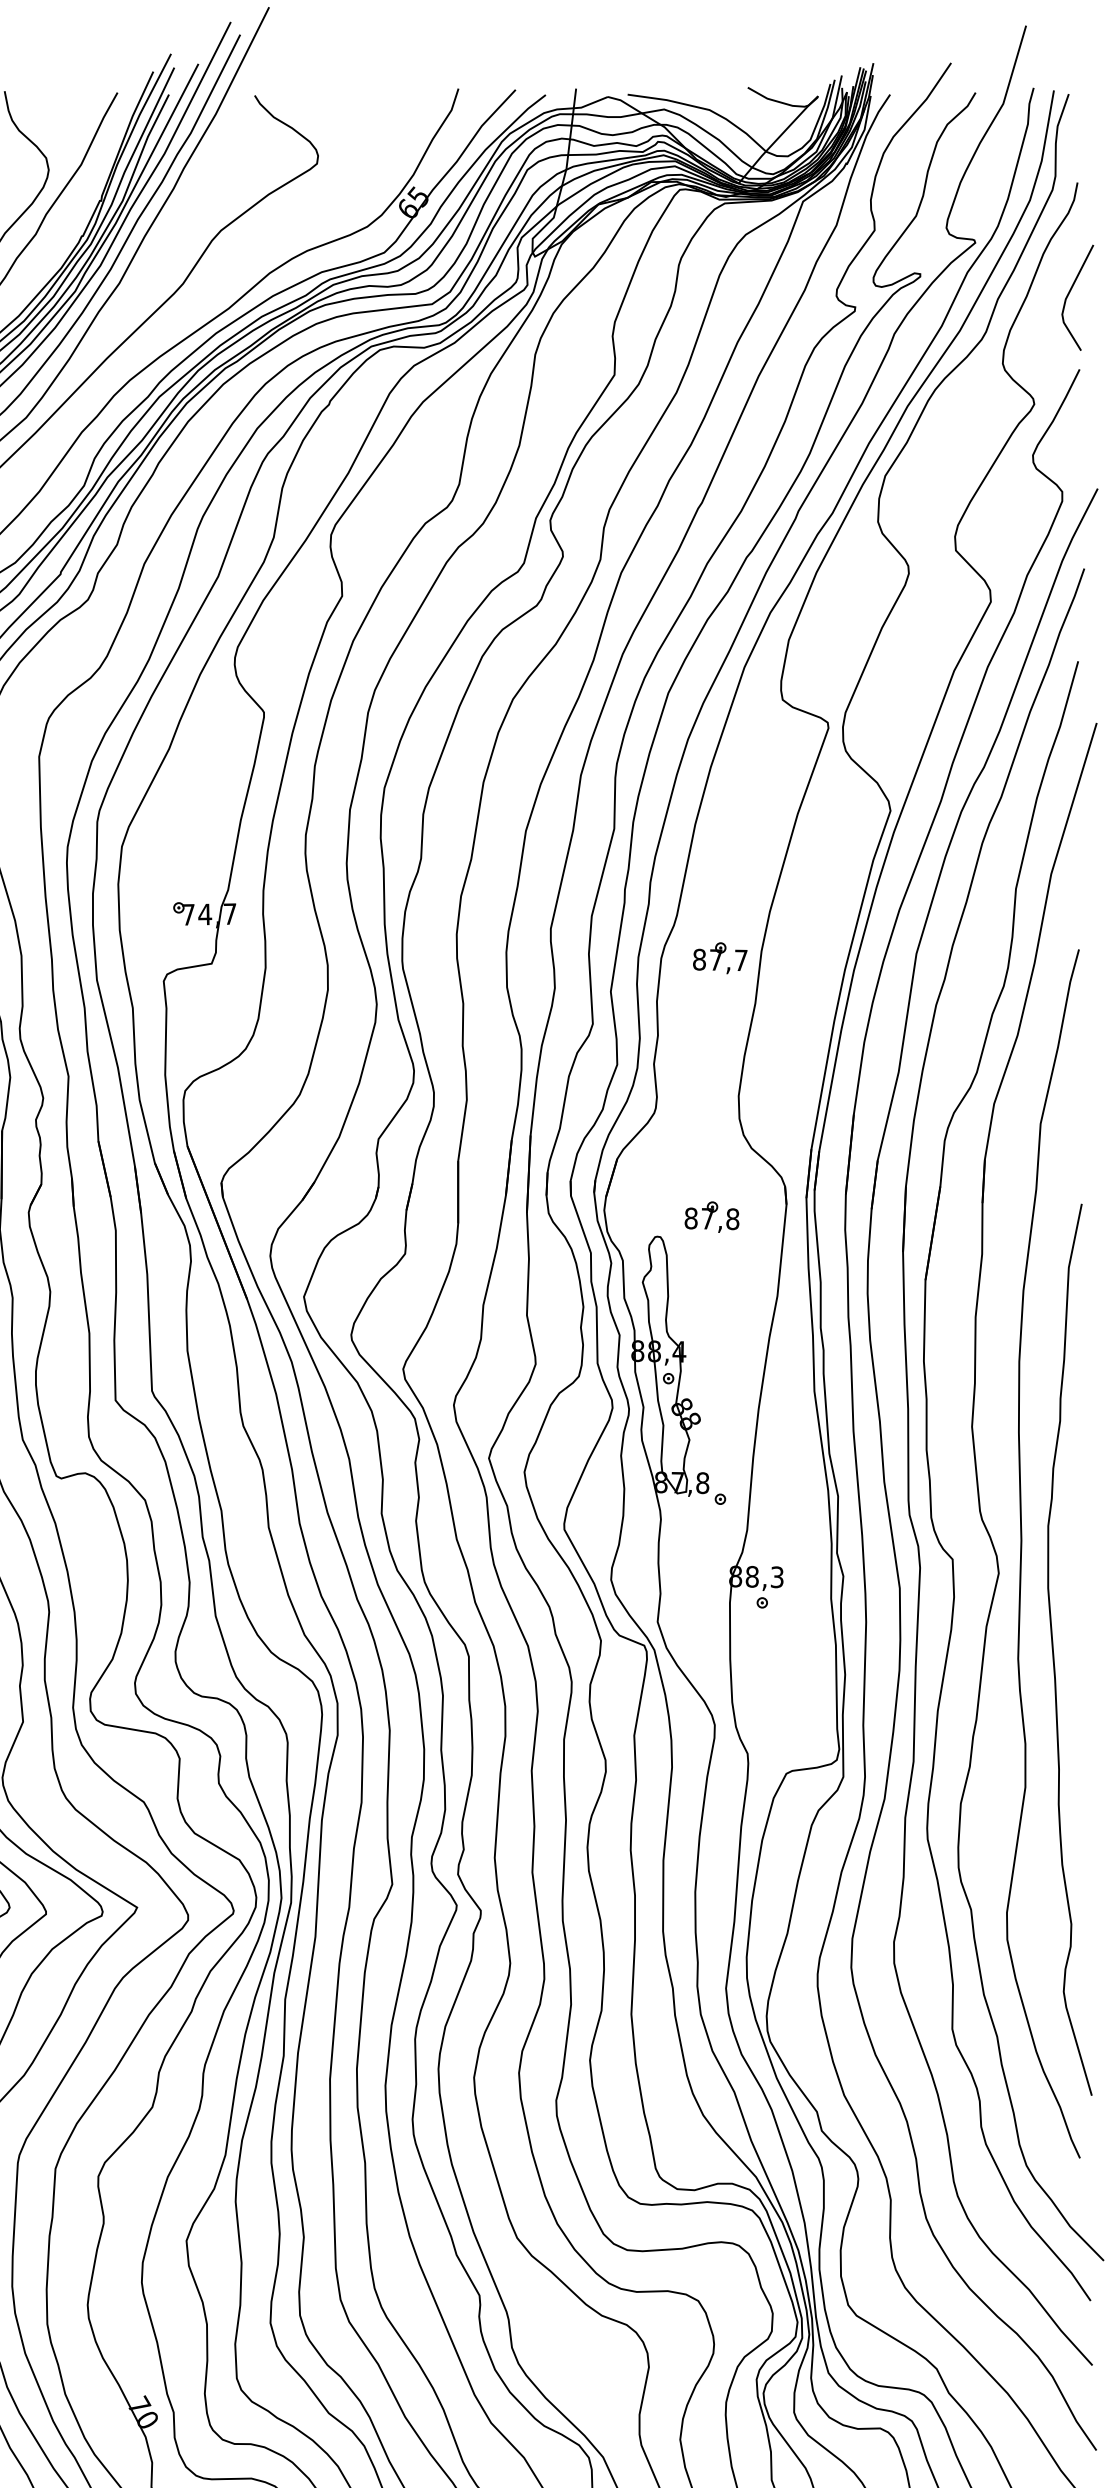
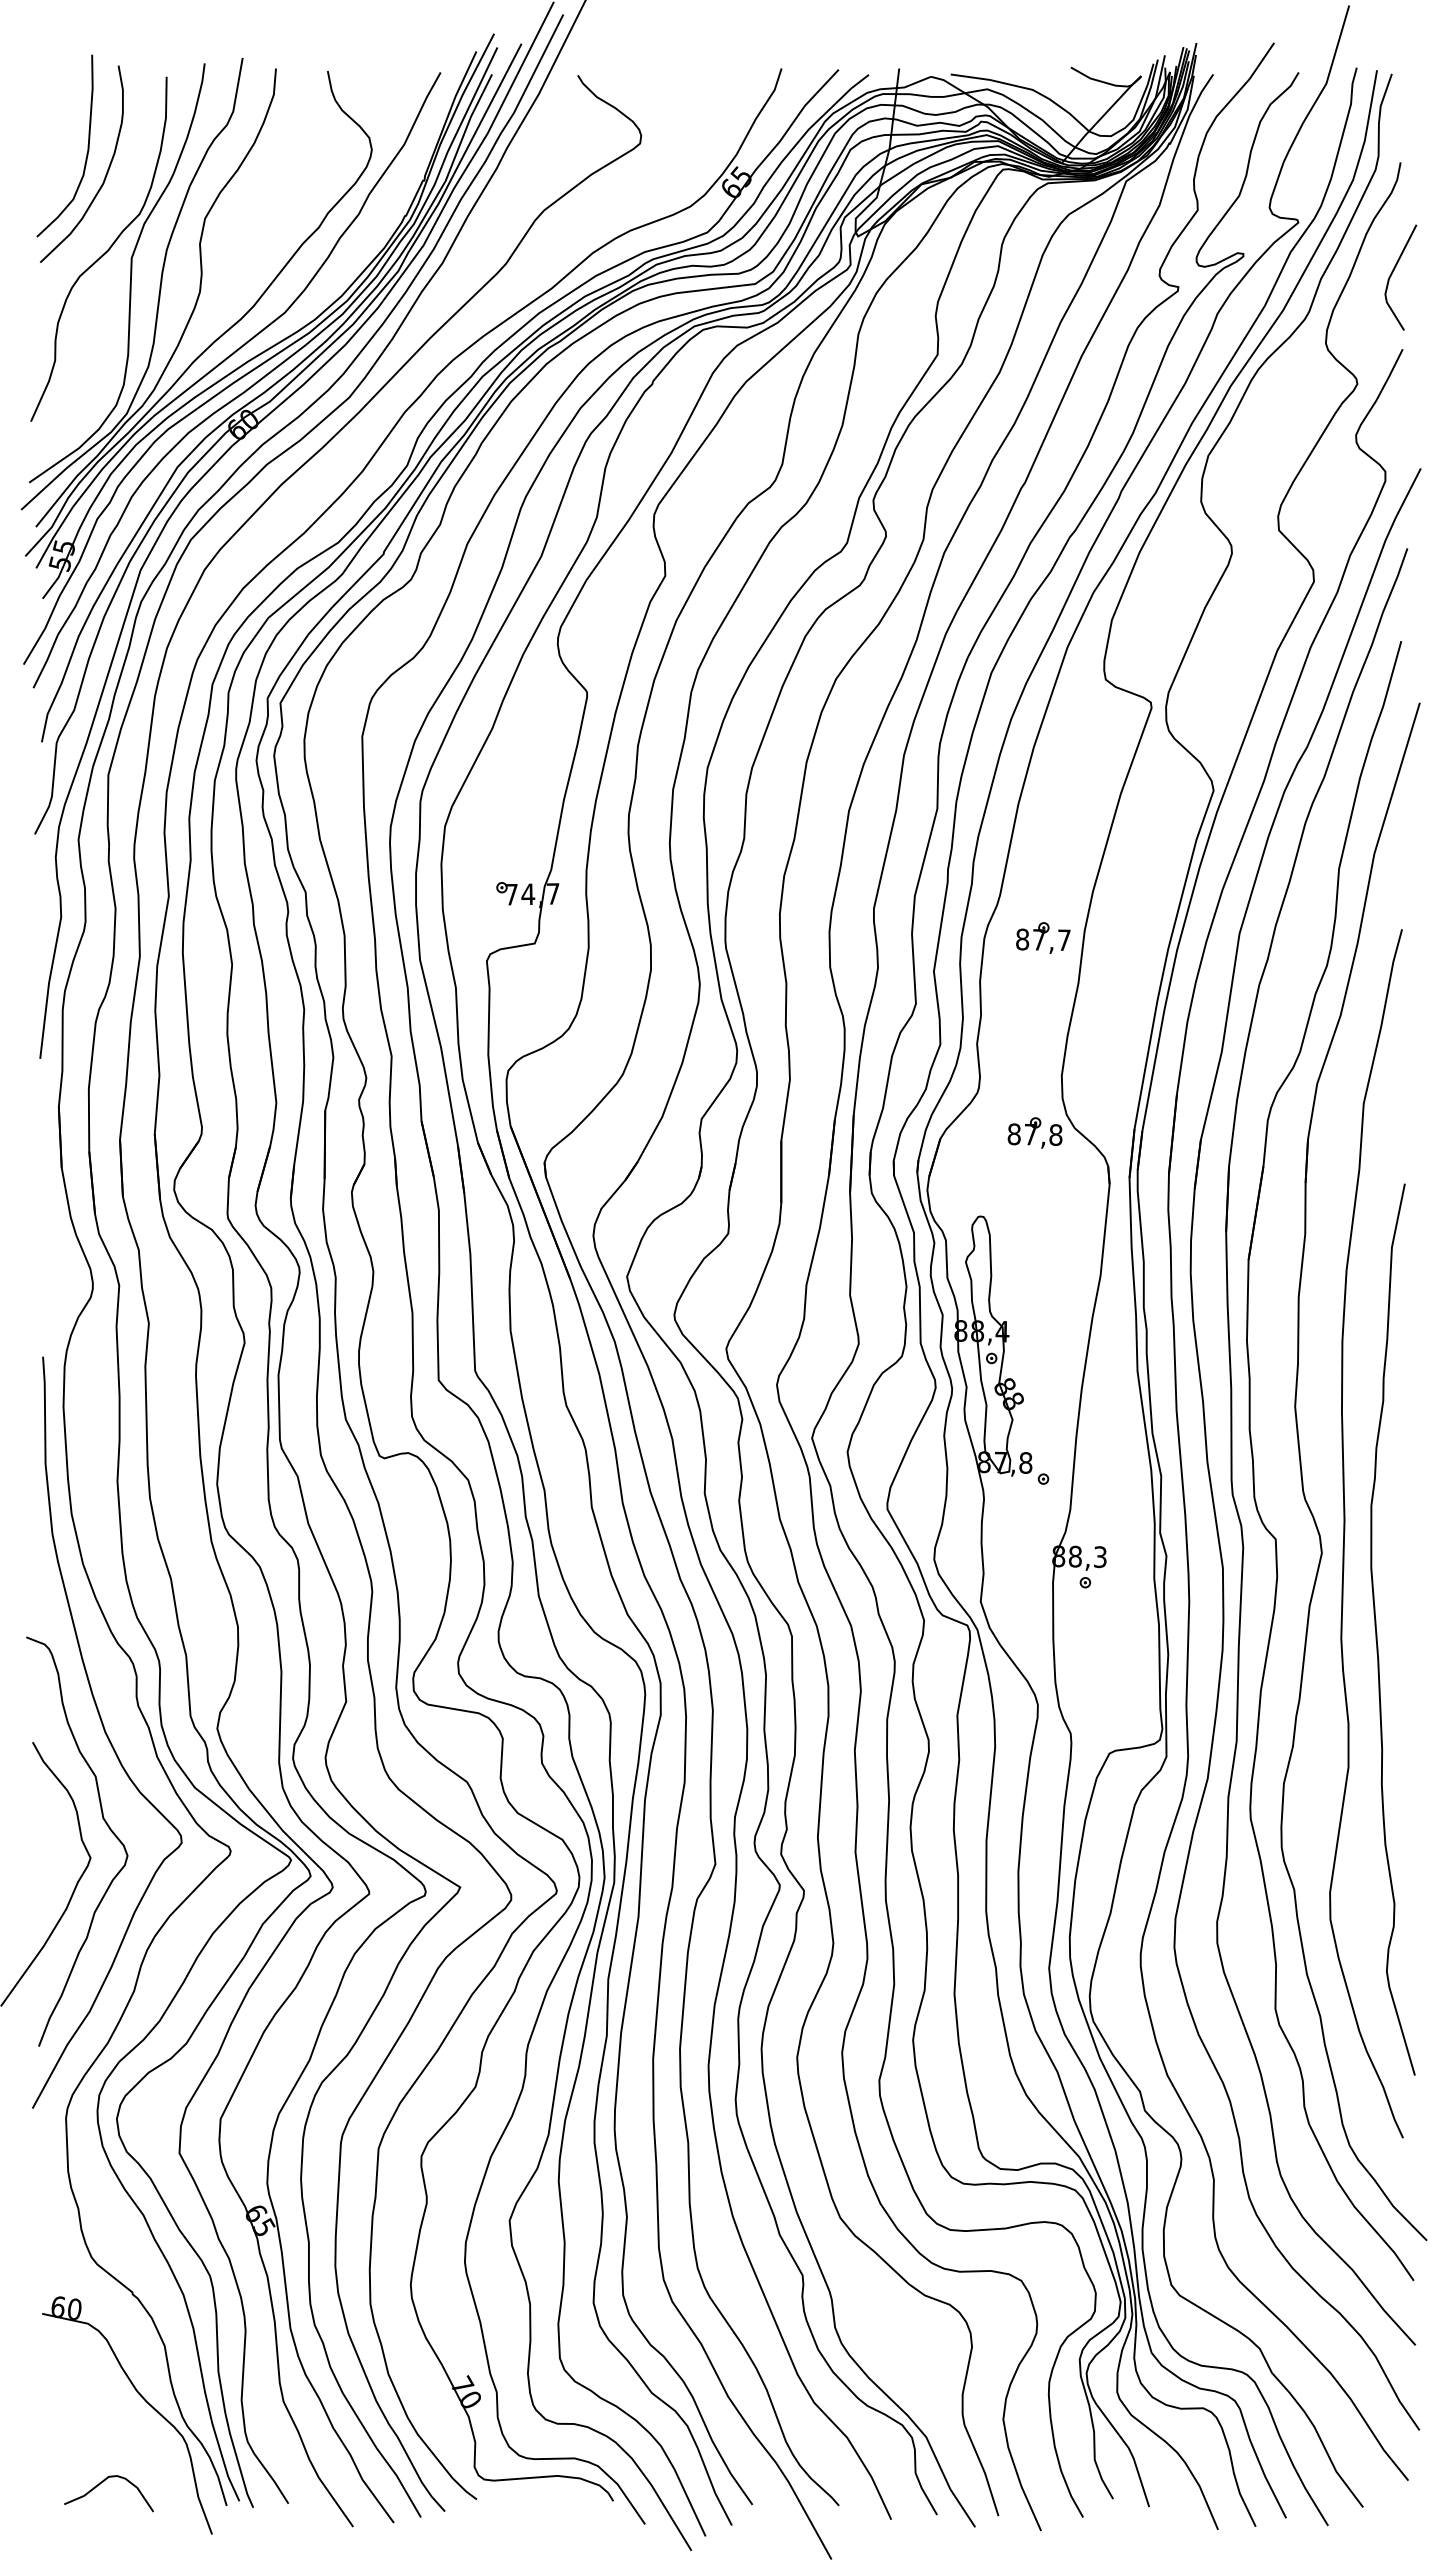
part: (711, 1216) -> (1034, 1132), moved

